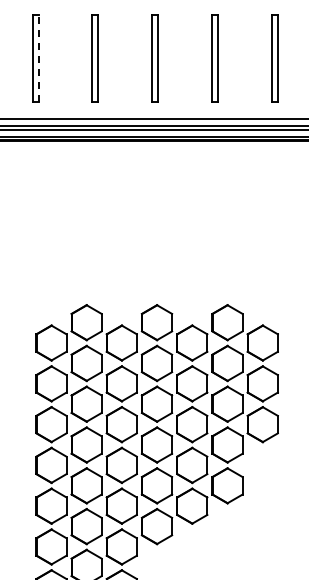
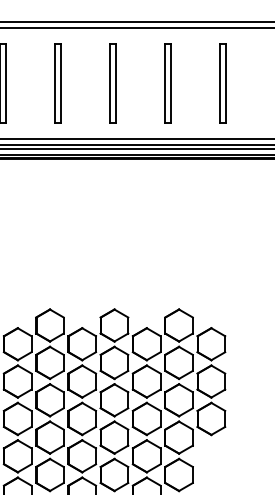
line: (38, 57) -> (5, 82), dashed -> solid

